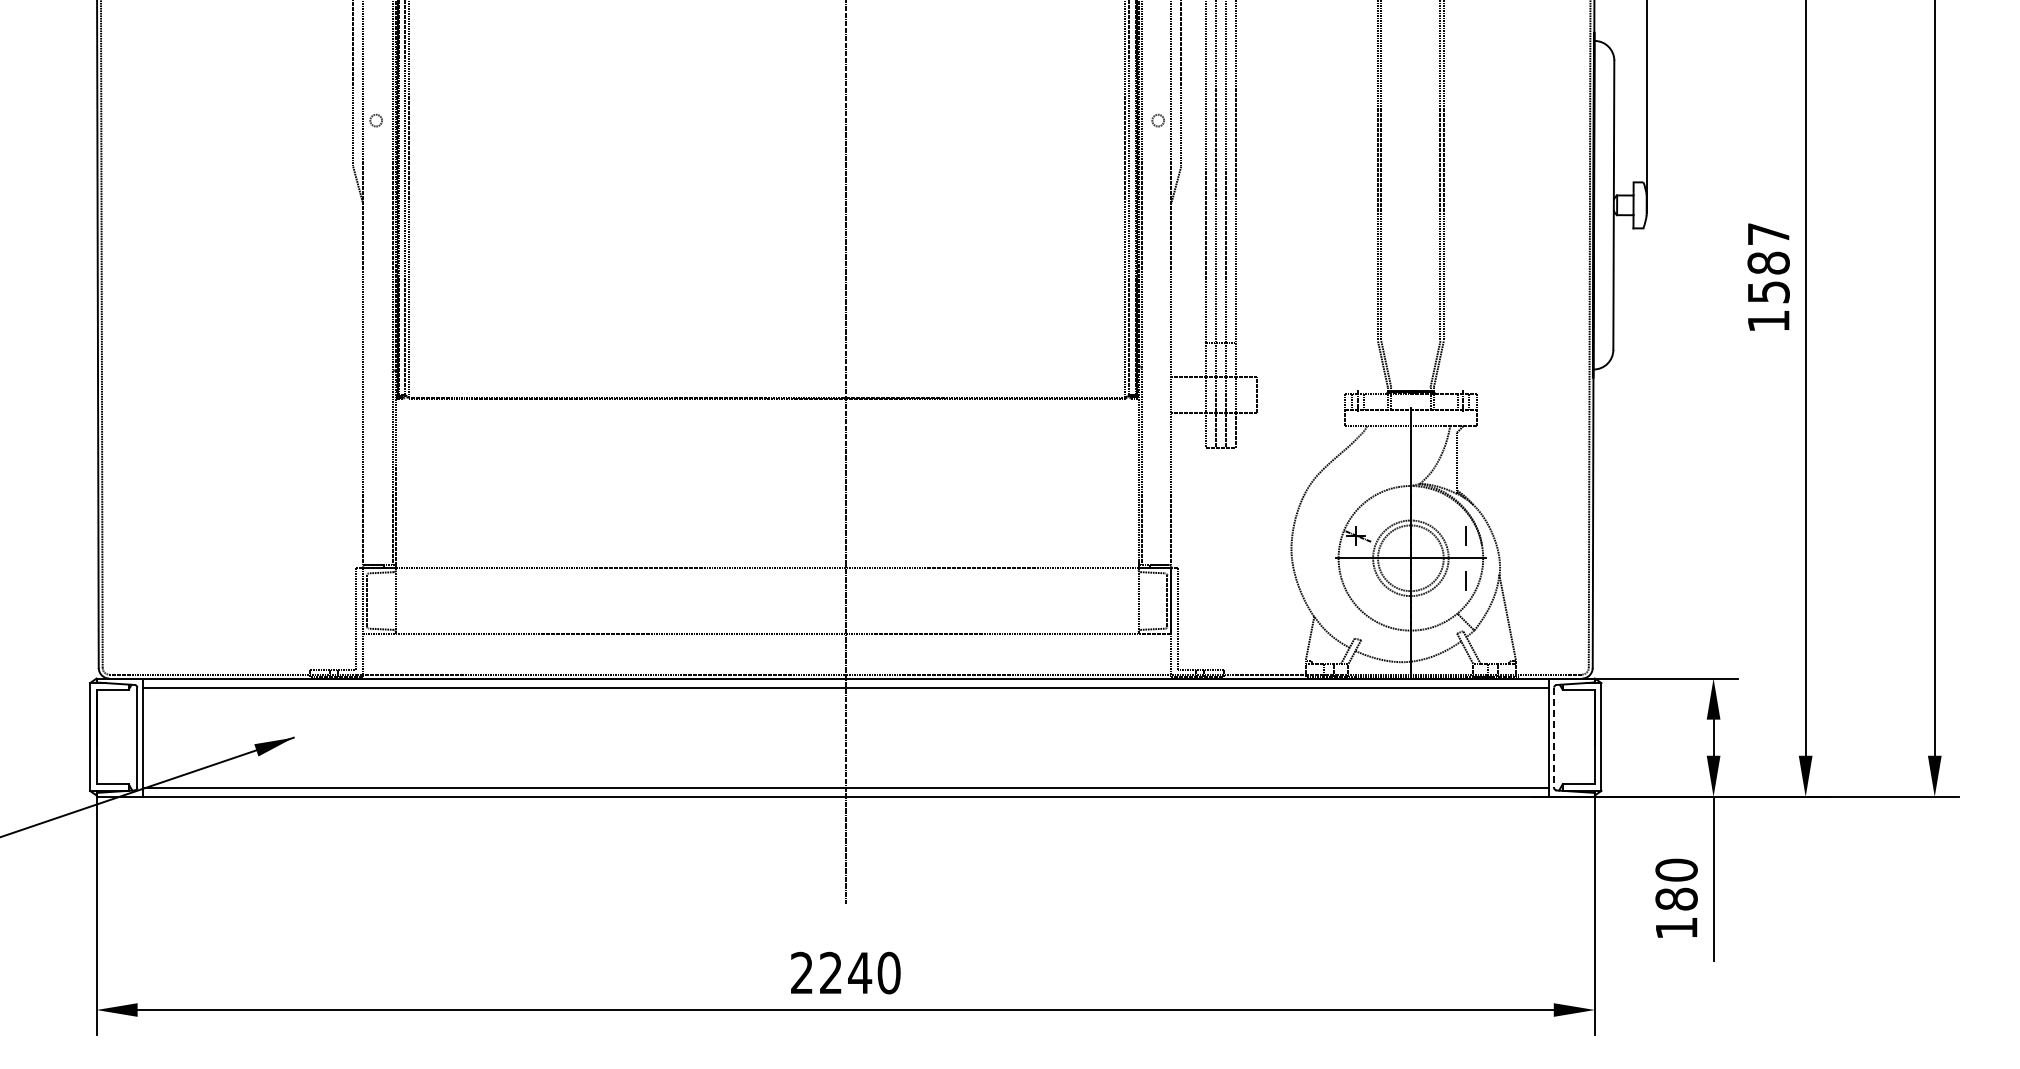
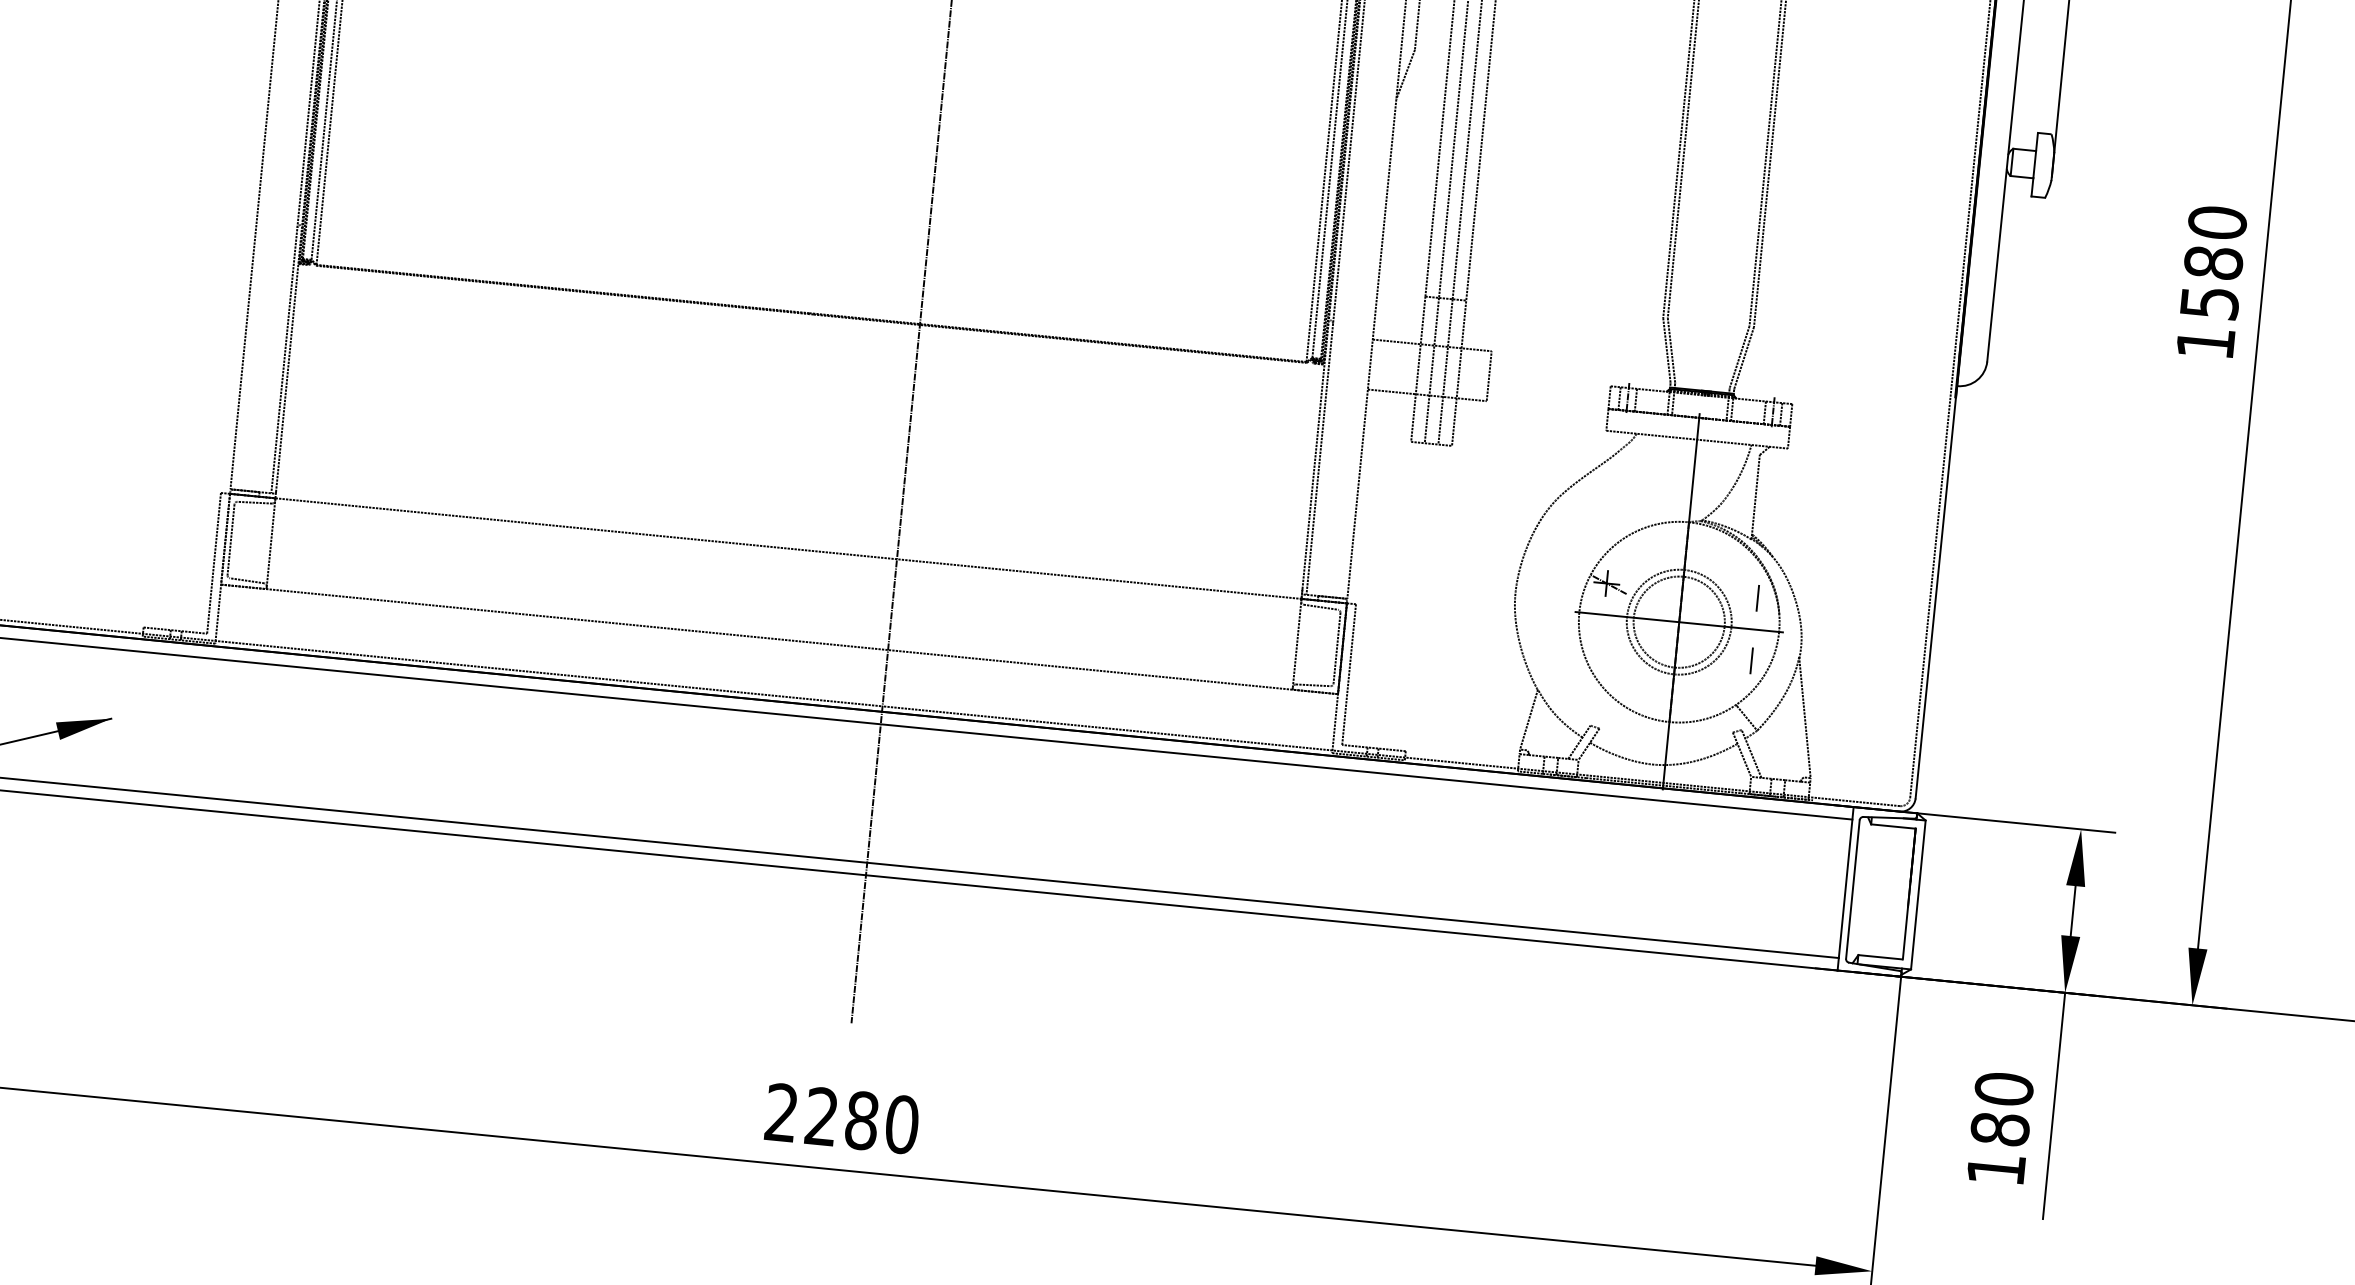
text: (1768, 233) -> (2217, 221), 1587 -> 1580
line: (1554, 738) -> (1853, 890), dashed -> solid
text: (860, 972) -> (862, 1119), 2240 -> 2280

